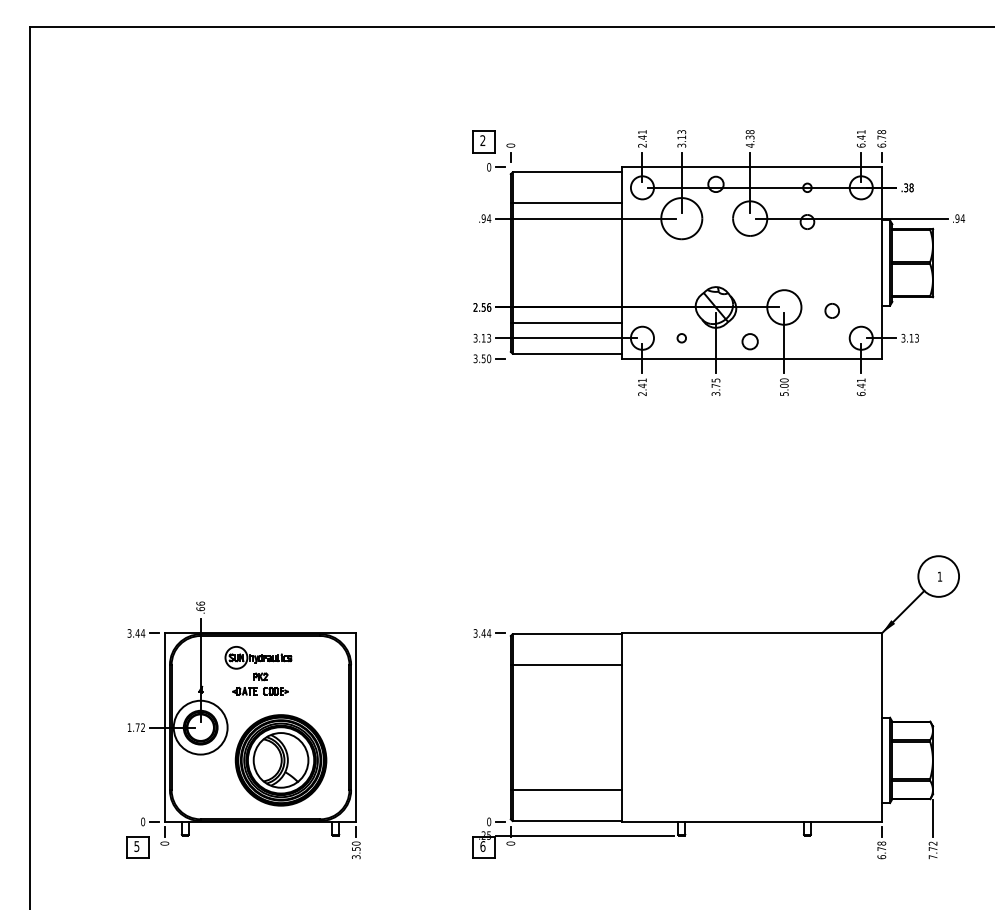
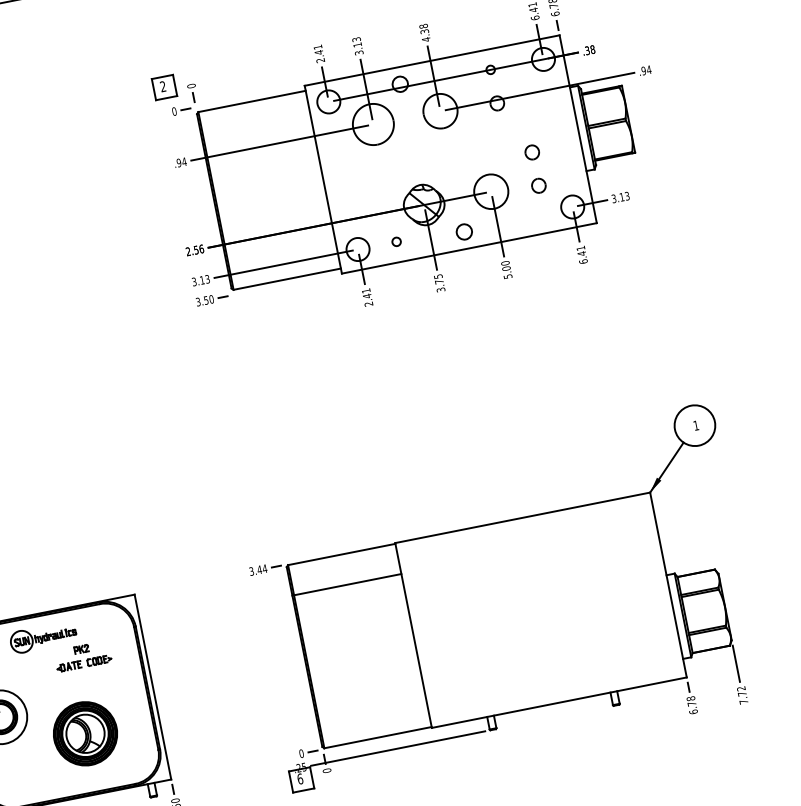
line: (565, 203) -> (256, 132), removed
part: (831, 276) -> (531, 152), added
line: (565, 322) -> (279, 248), removed
part: (260, 683) -> (82, 655), moved
part: (280, 760) -> (84, 733), size x0.7
line: (565, 790) -> (370, 708), removed

